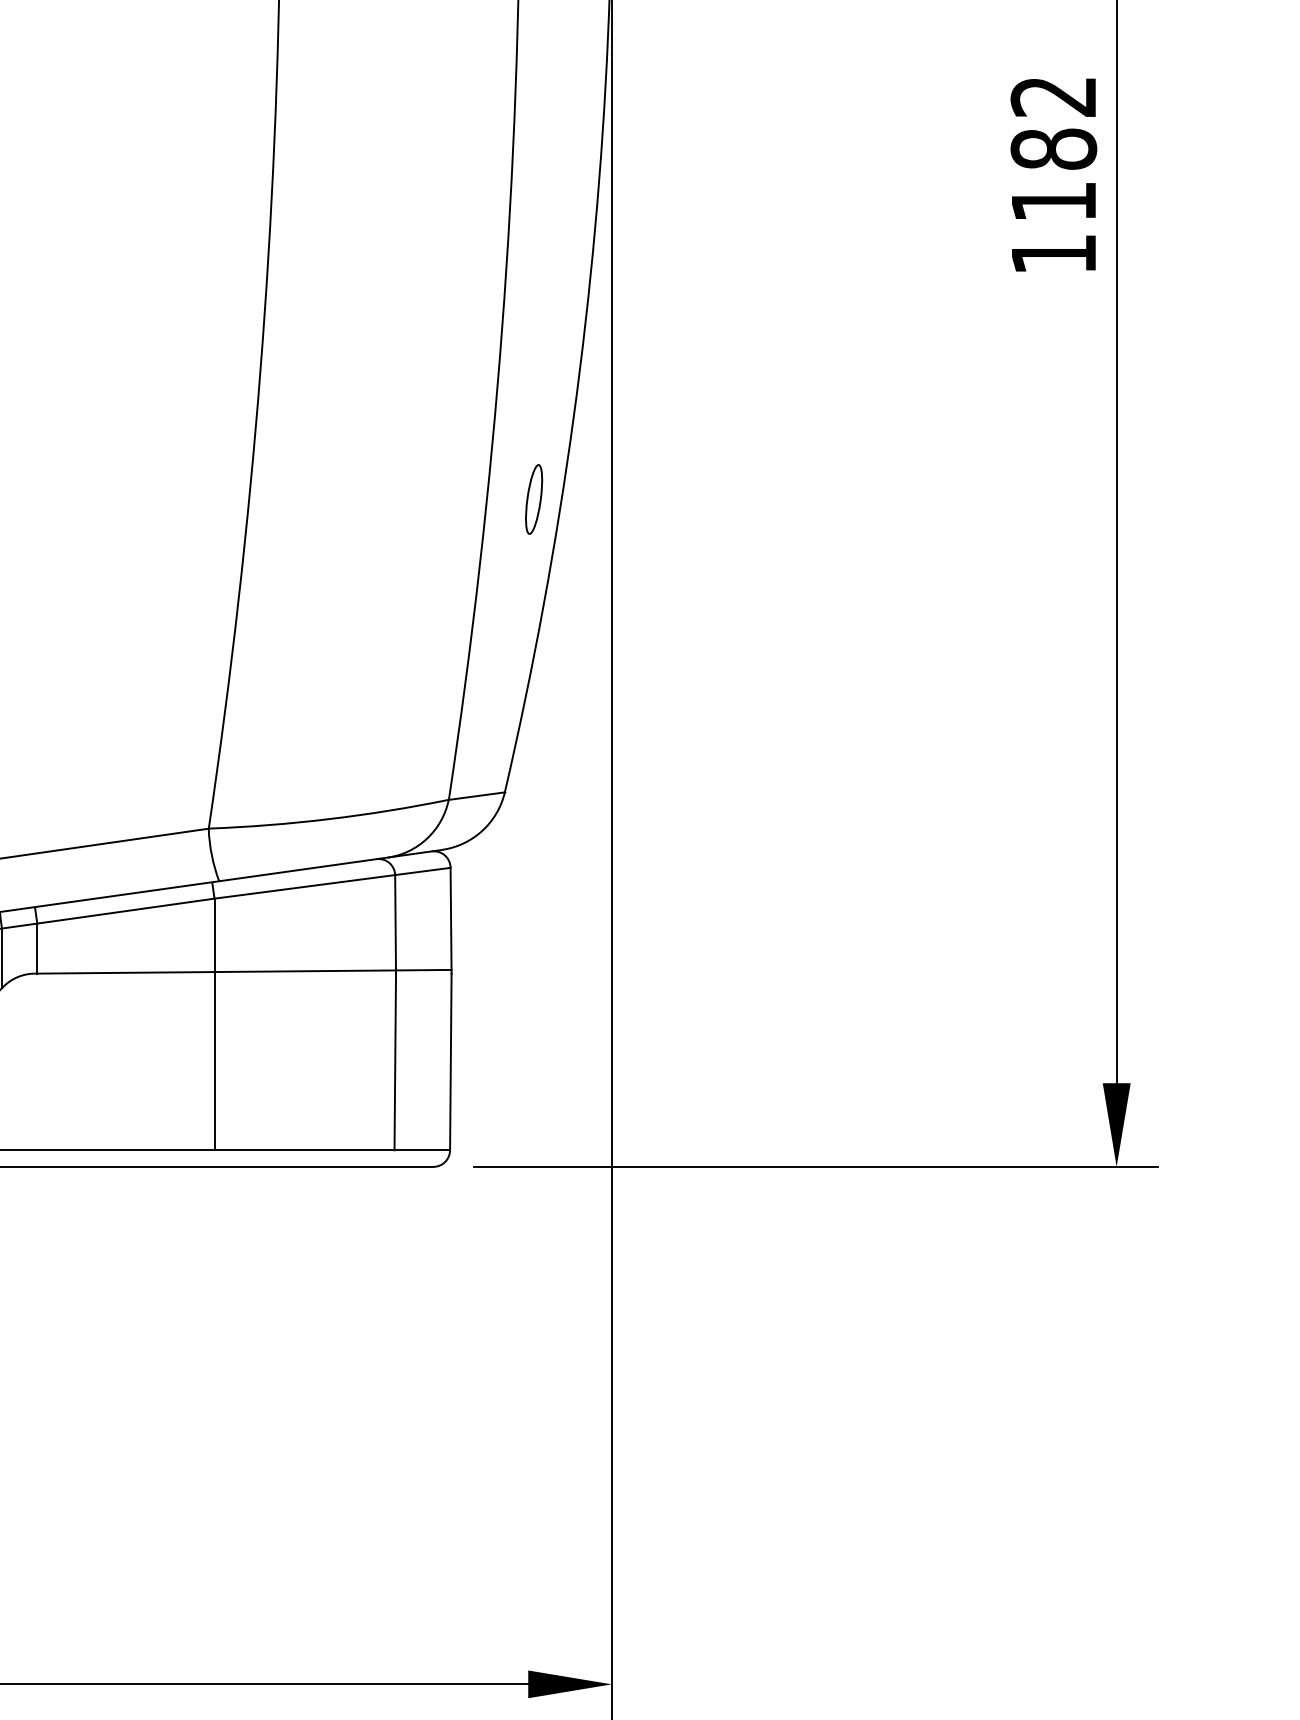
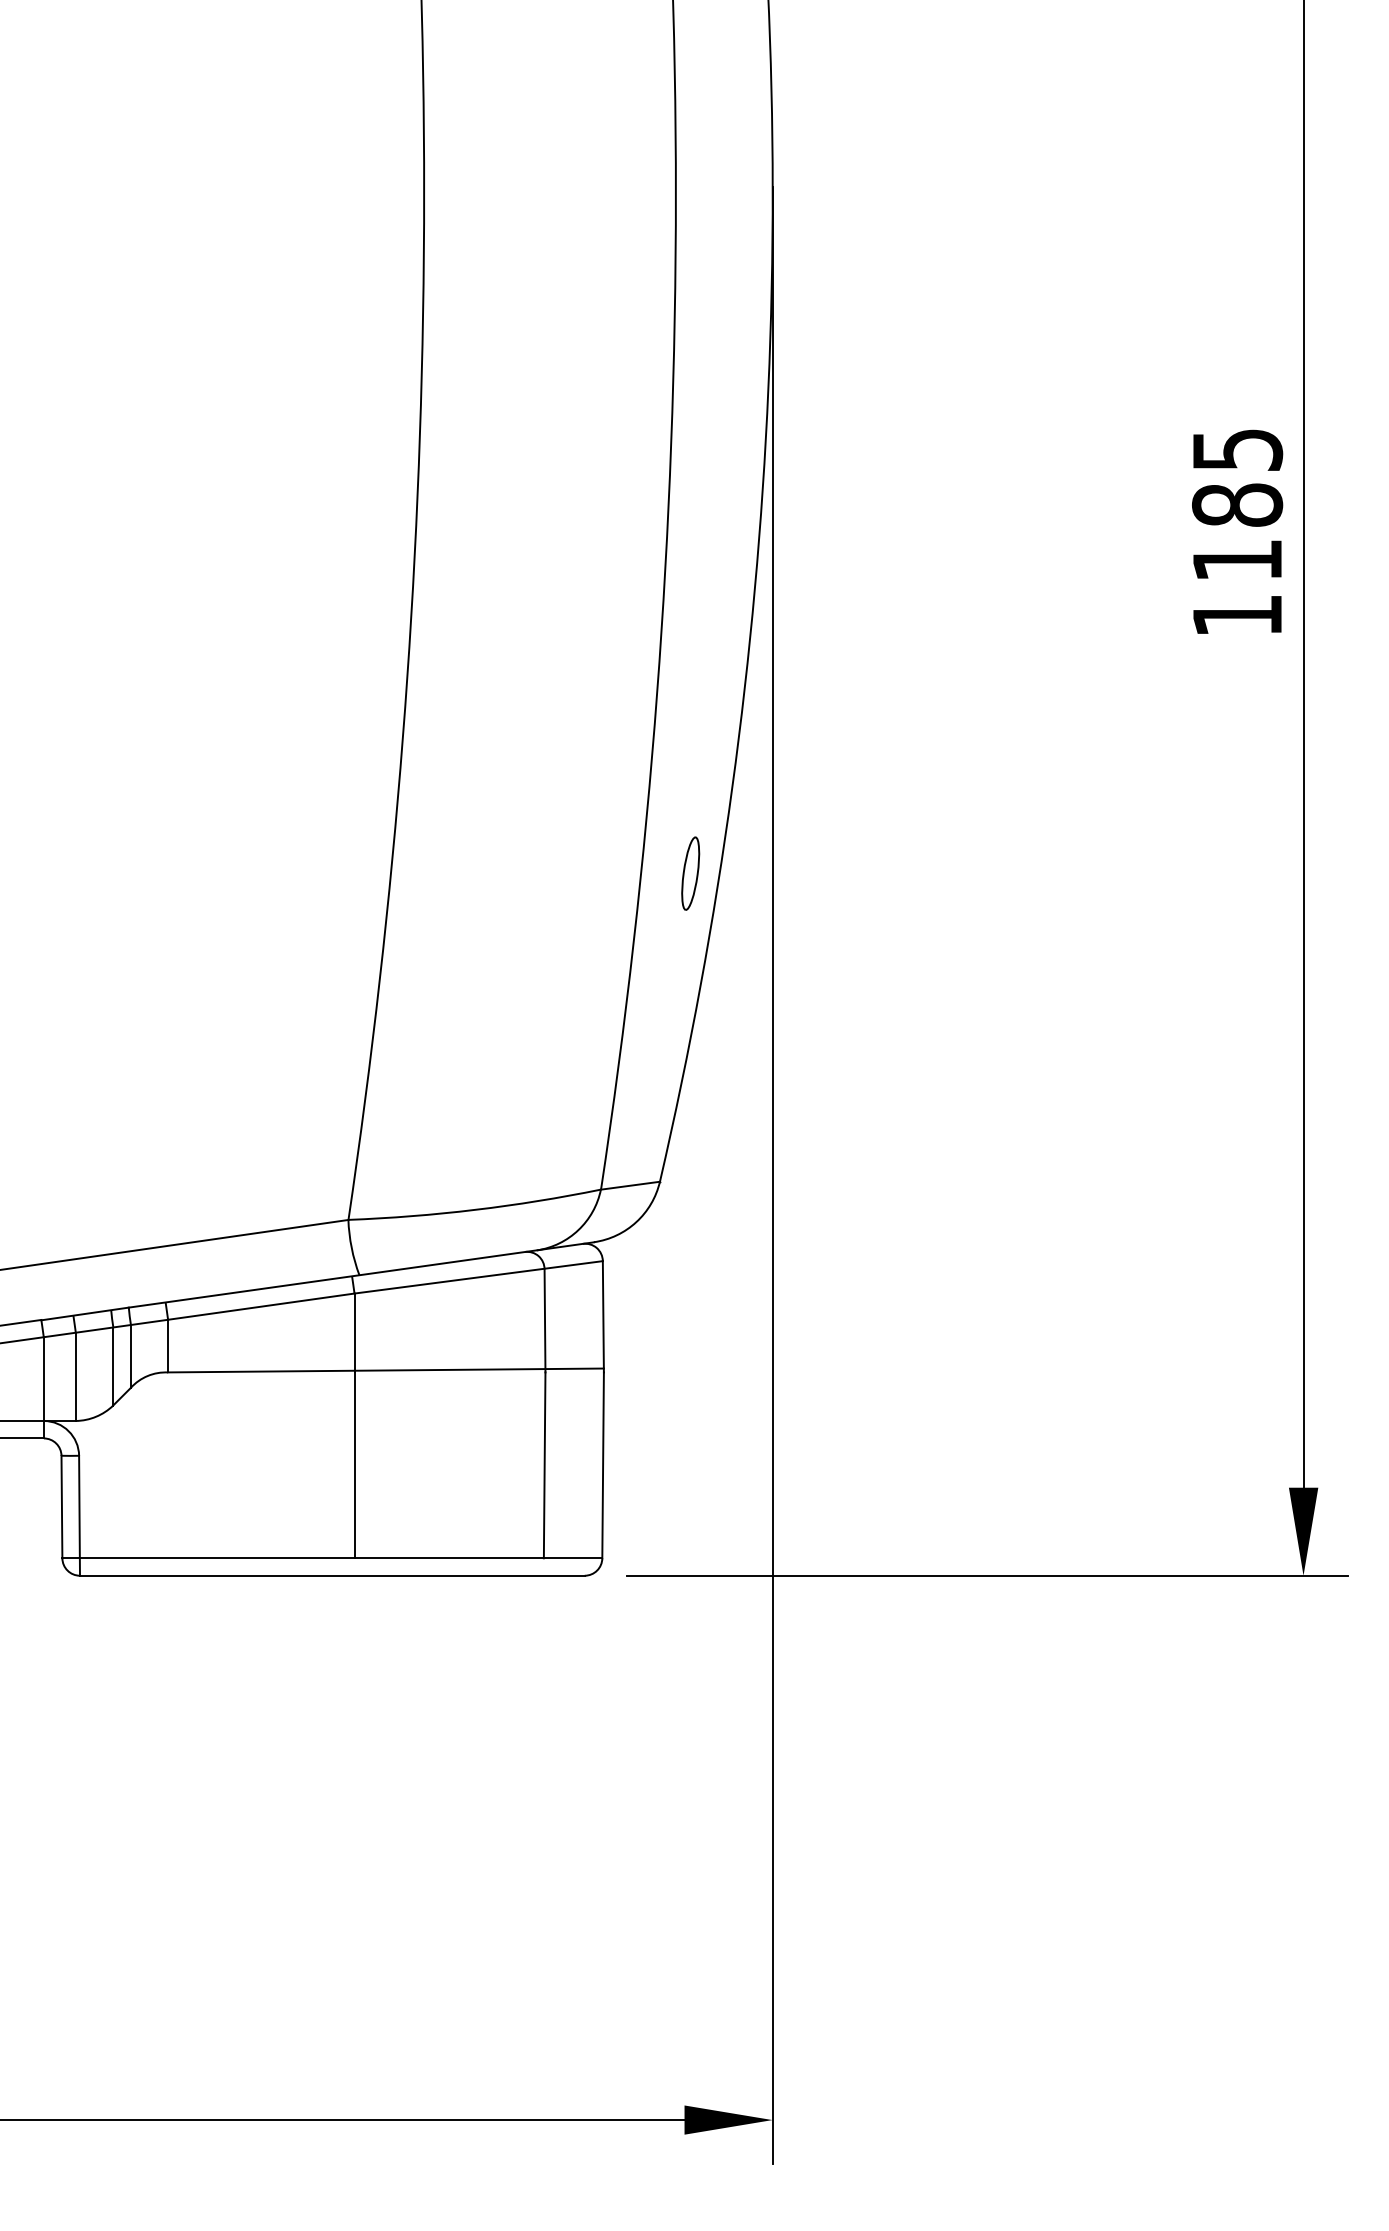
text: (1053, 97) -> (1237, 450), 1182 -> 1185

